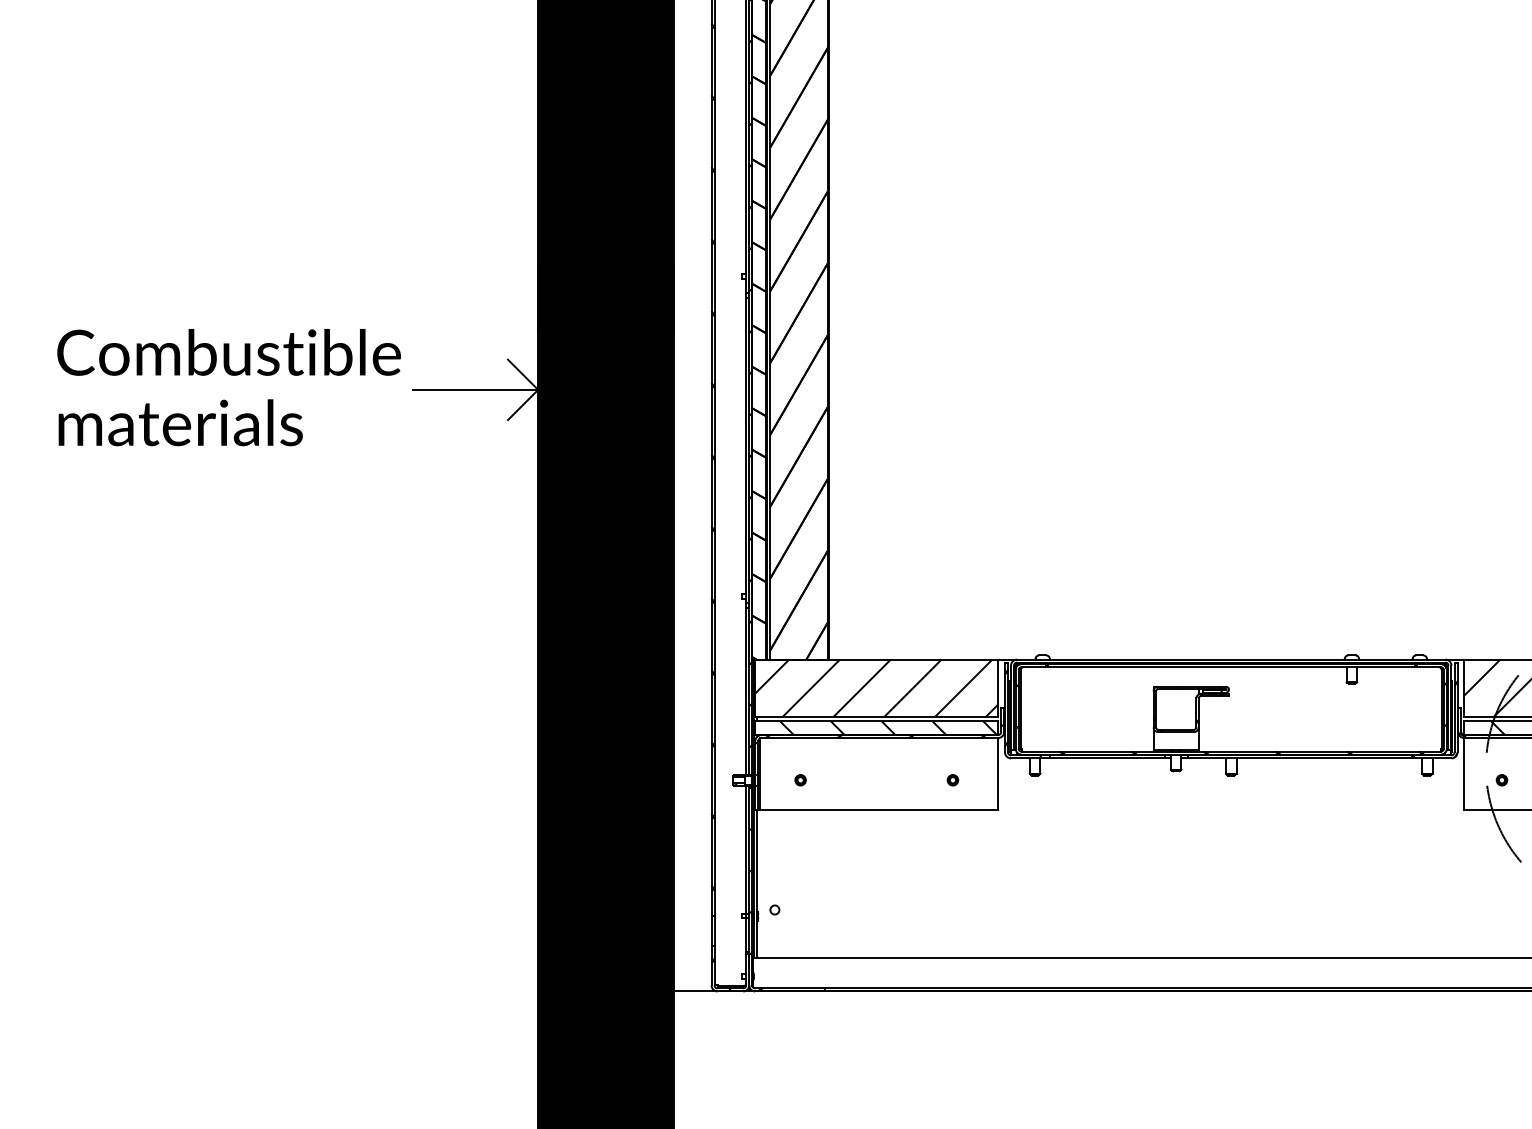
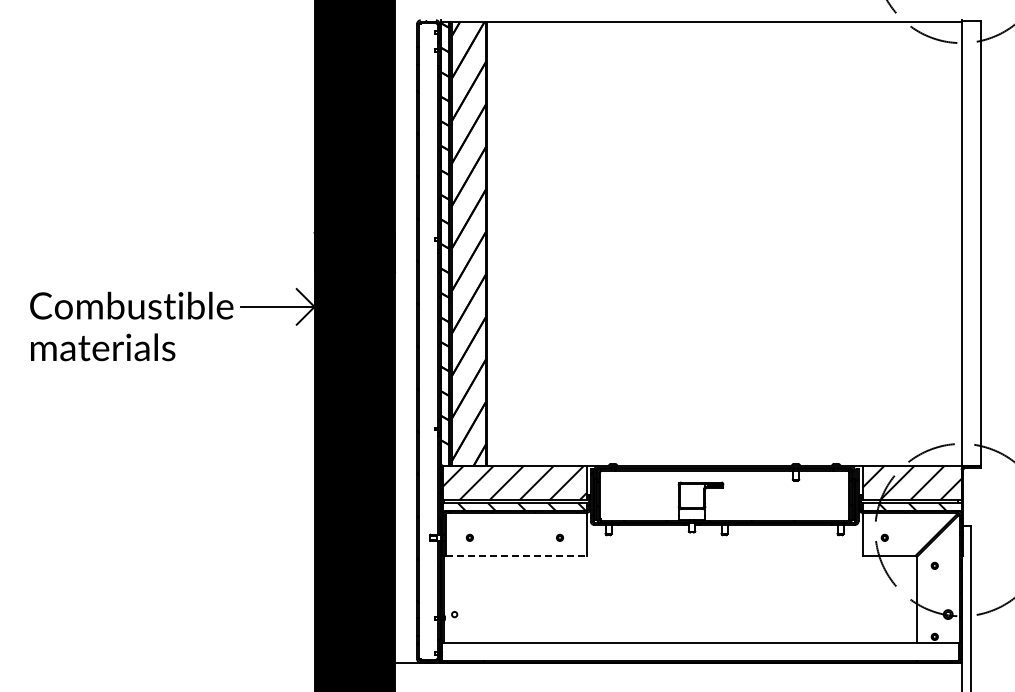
text: (228, 387) -> (131, 326), moved
line: (879, 810) -> (516, 555), solid -> dashed

